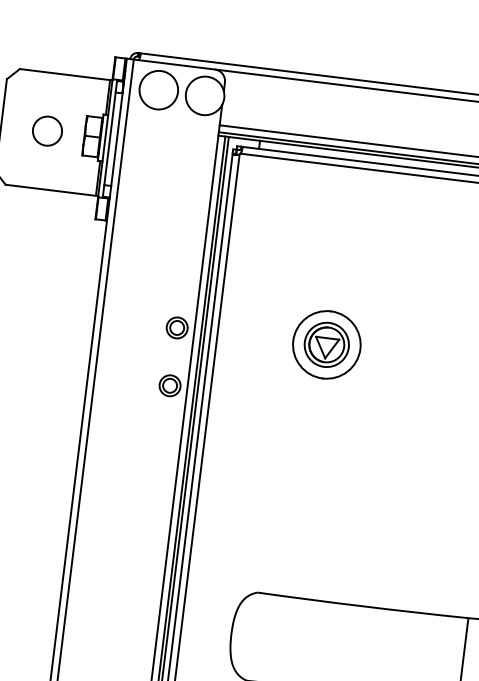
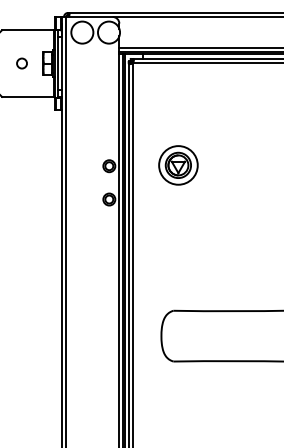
circle: (46, 130) -> (21, 63), size x0.6
part: (326, 345) -> (178, 165), moved

